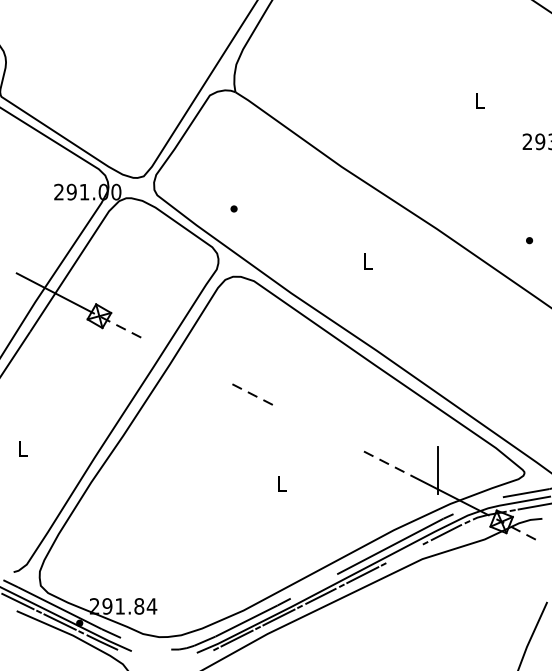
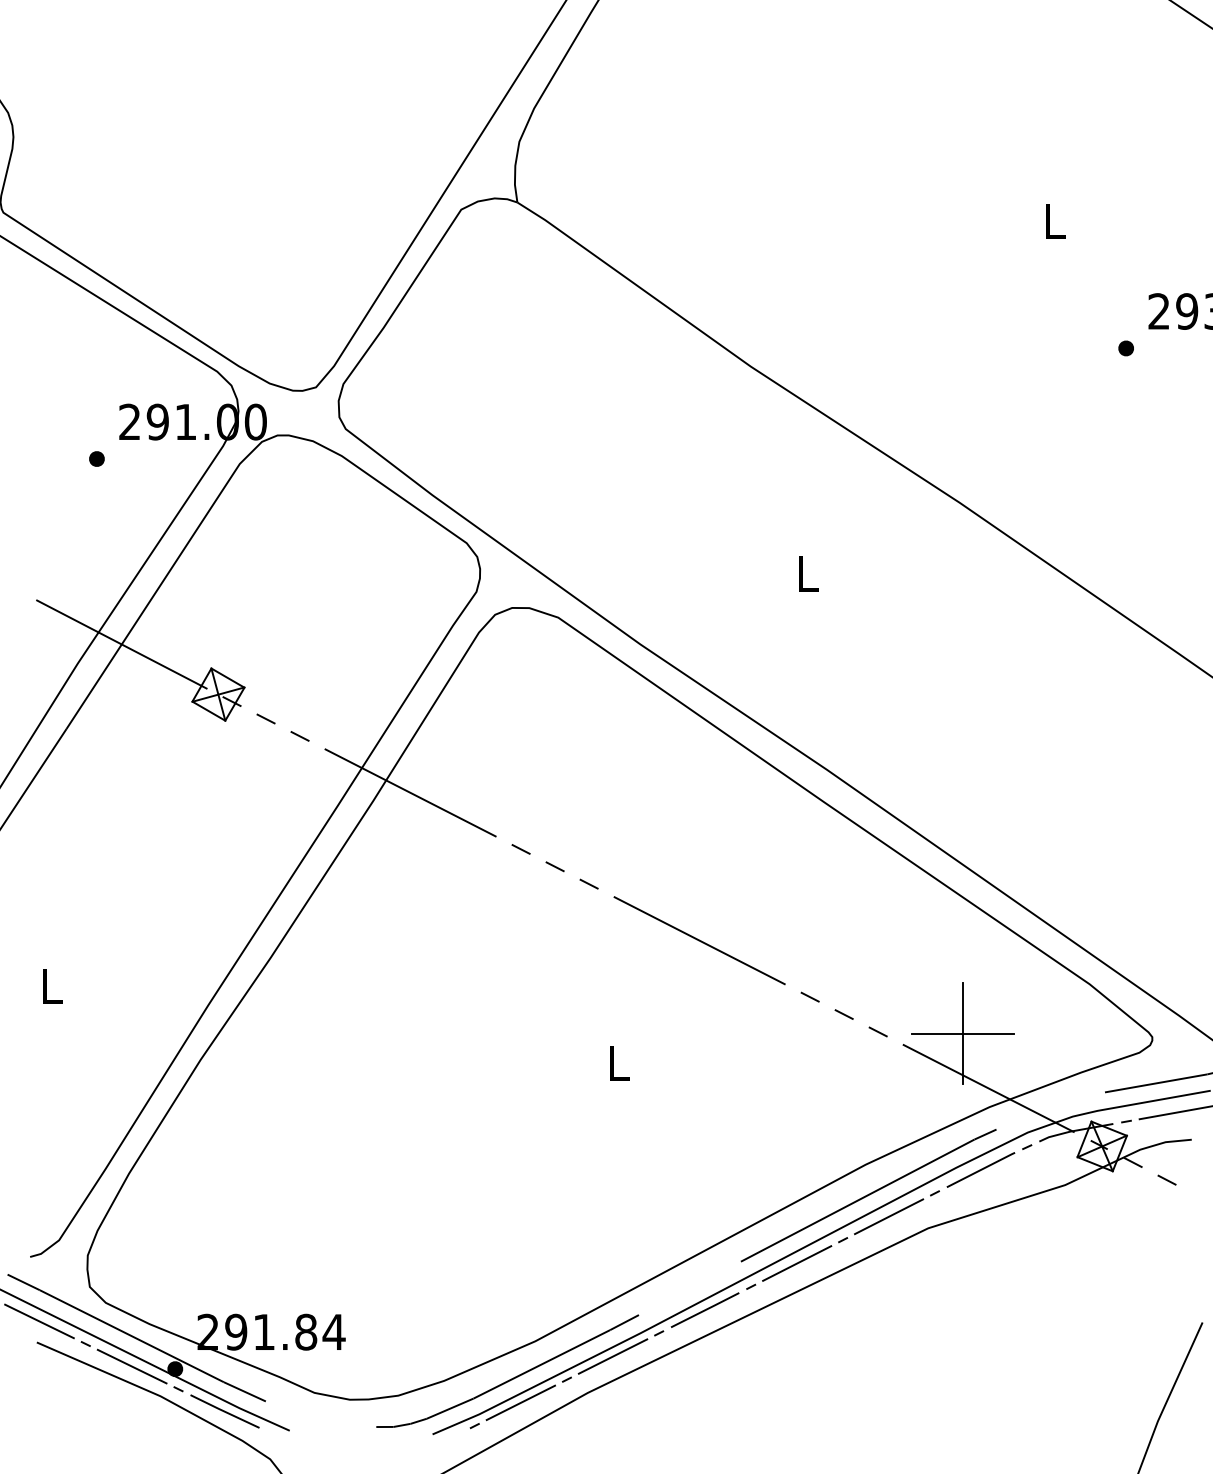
part: (233, 208) -> (95, 457), moved
part: (529, 240) -> (1126, 348), moved
line: (186, 360) -> (409, 791), added
line: (318, 428) -> (699, 941), added
line: (438, 470) -> (963, 1033), added
line: (404, 553) -> (888, 1215), added

